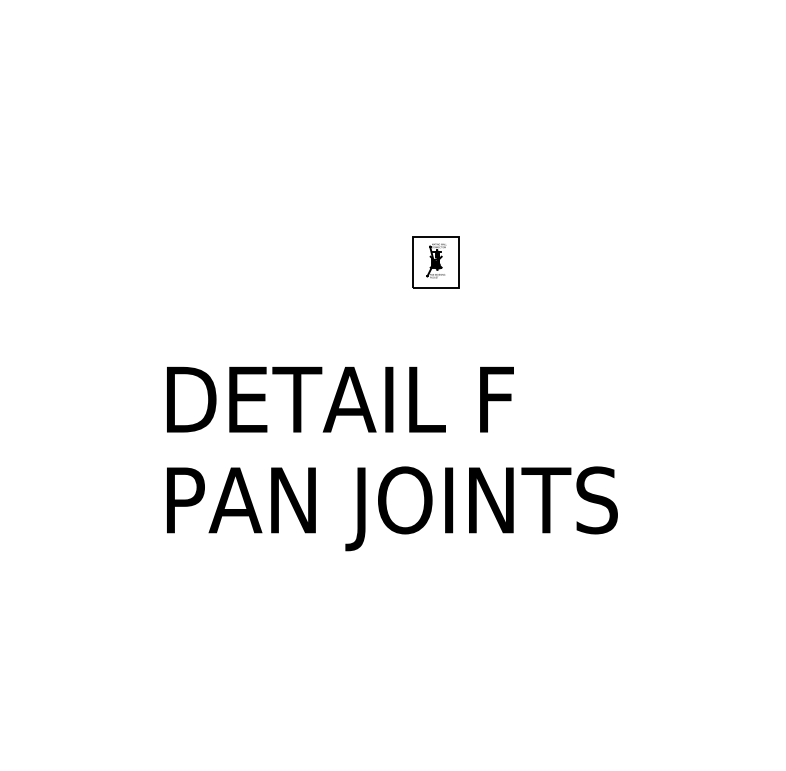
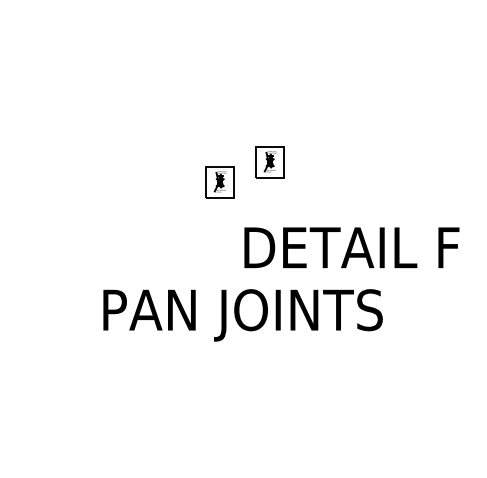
part: (354, 294) -> (219, 182), added
text: (339, 399) -> (351, 247), moved

